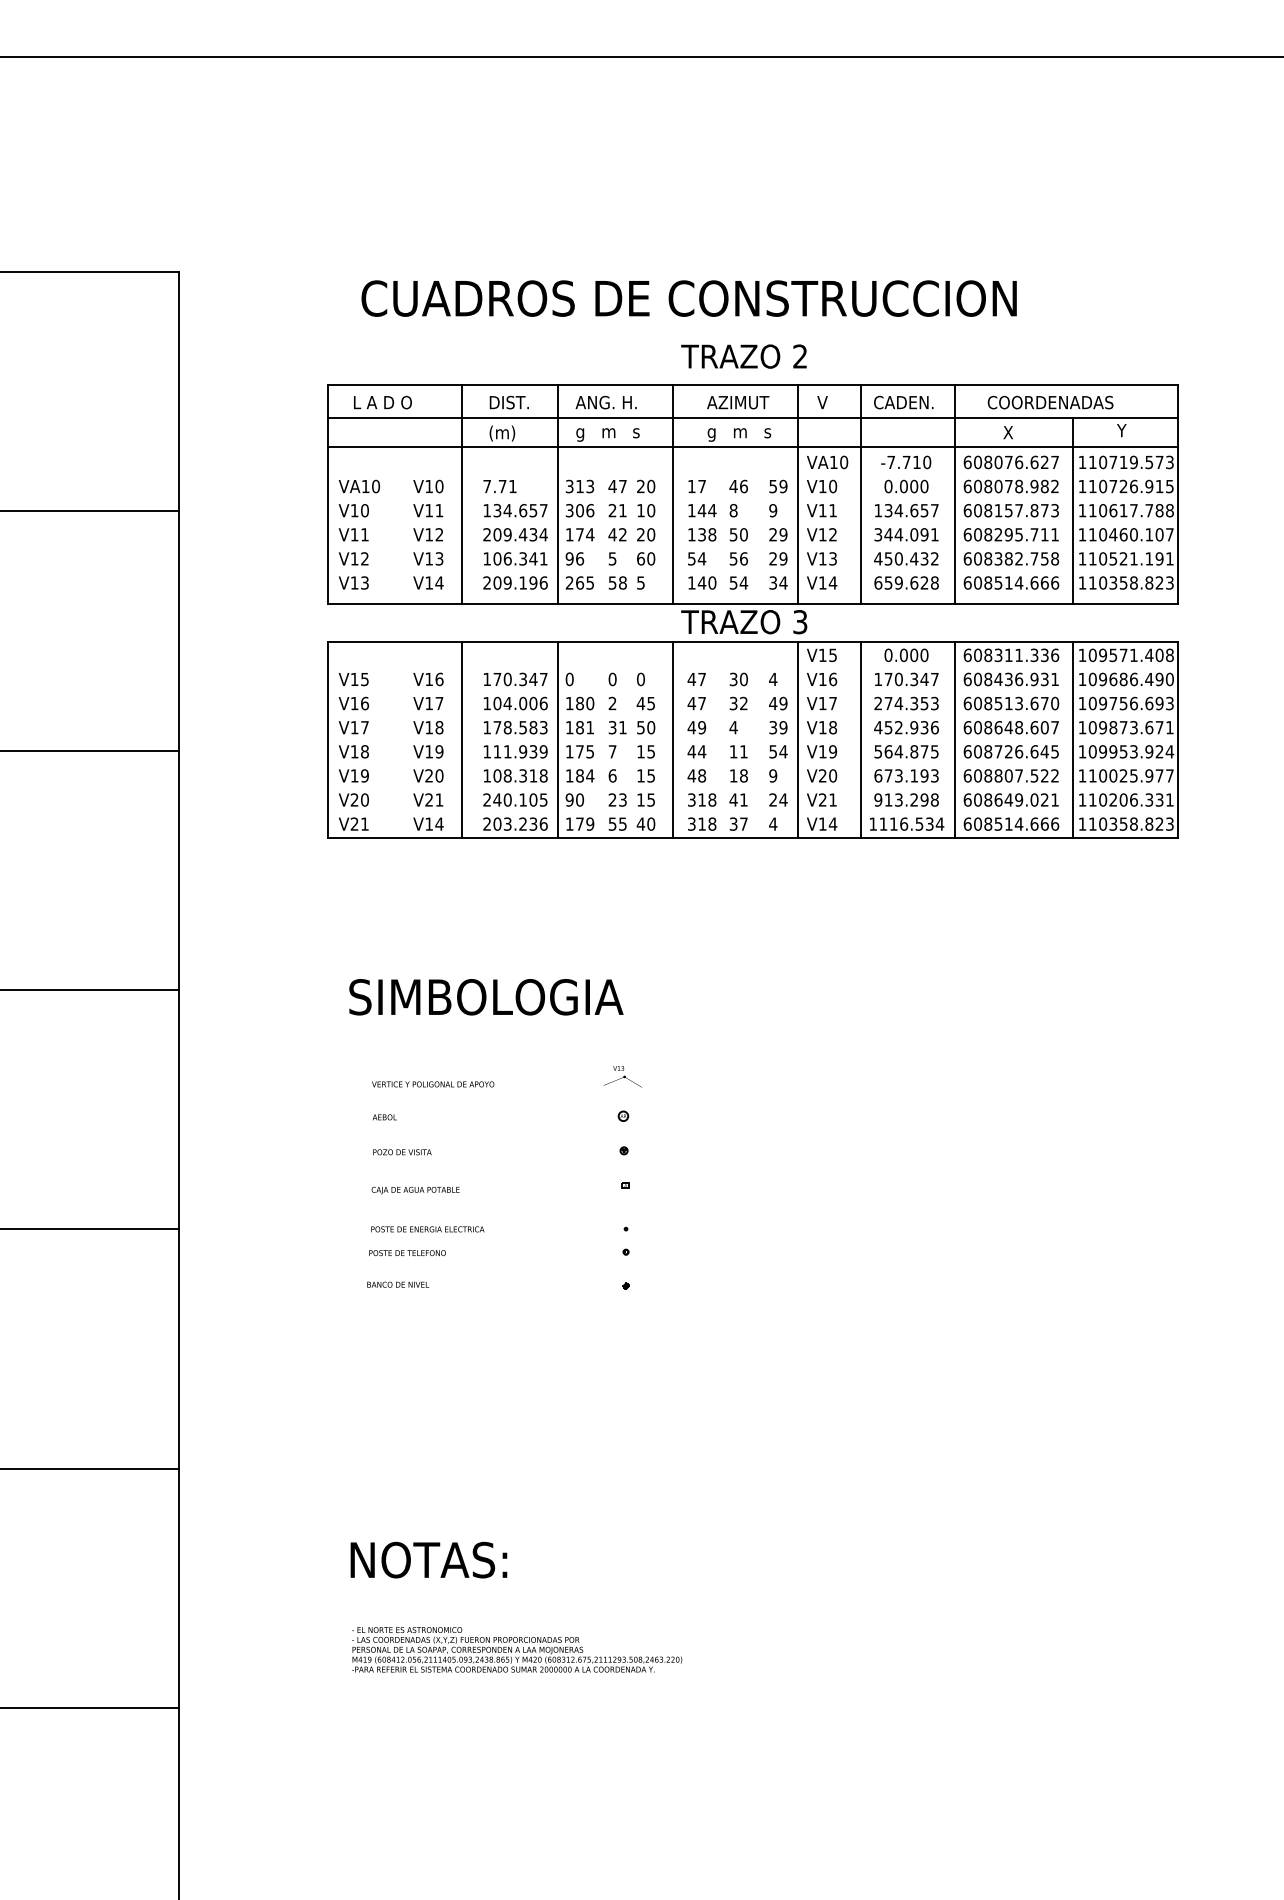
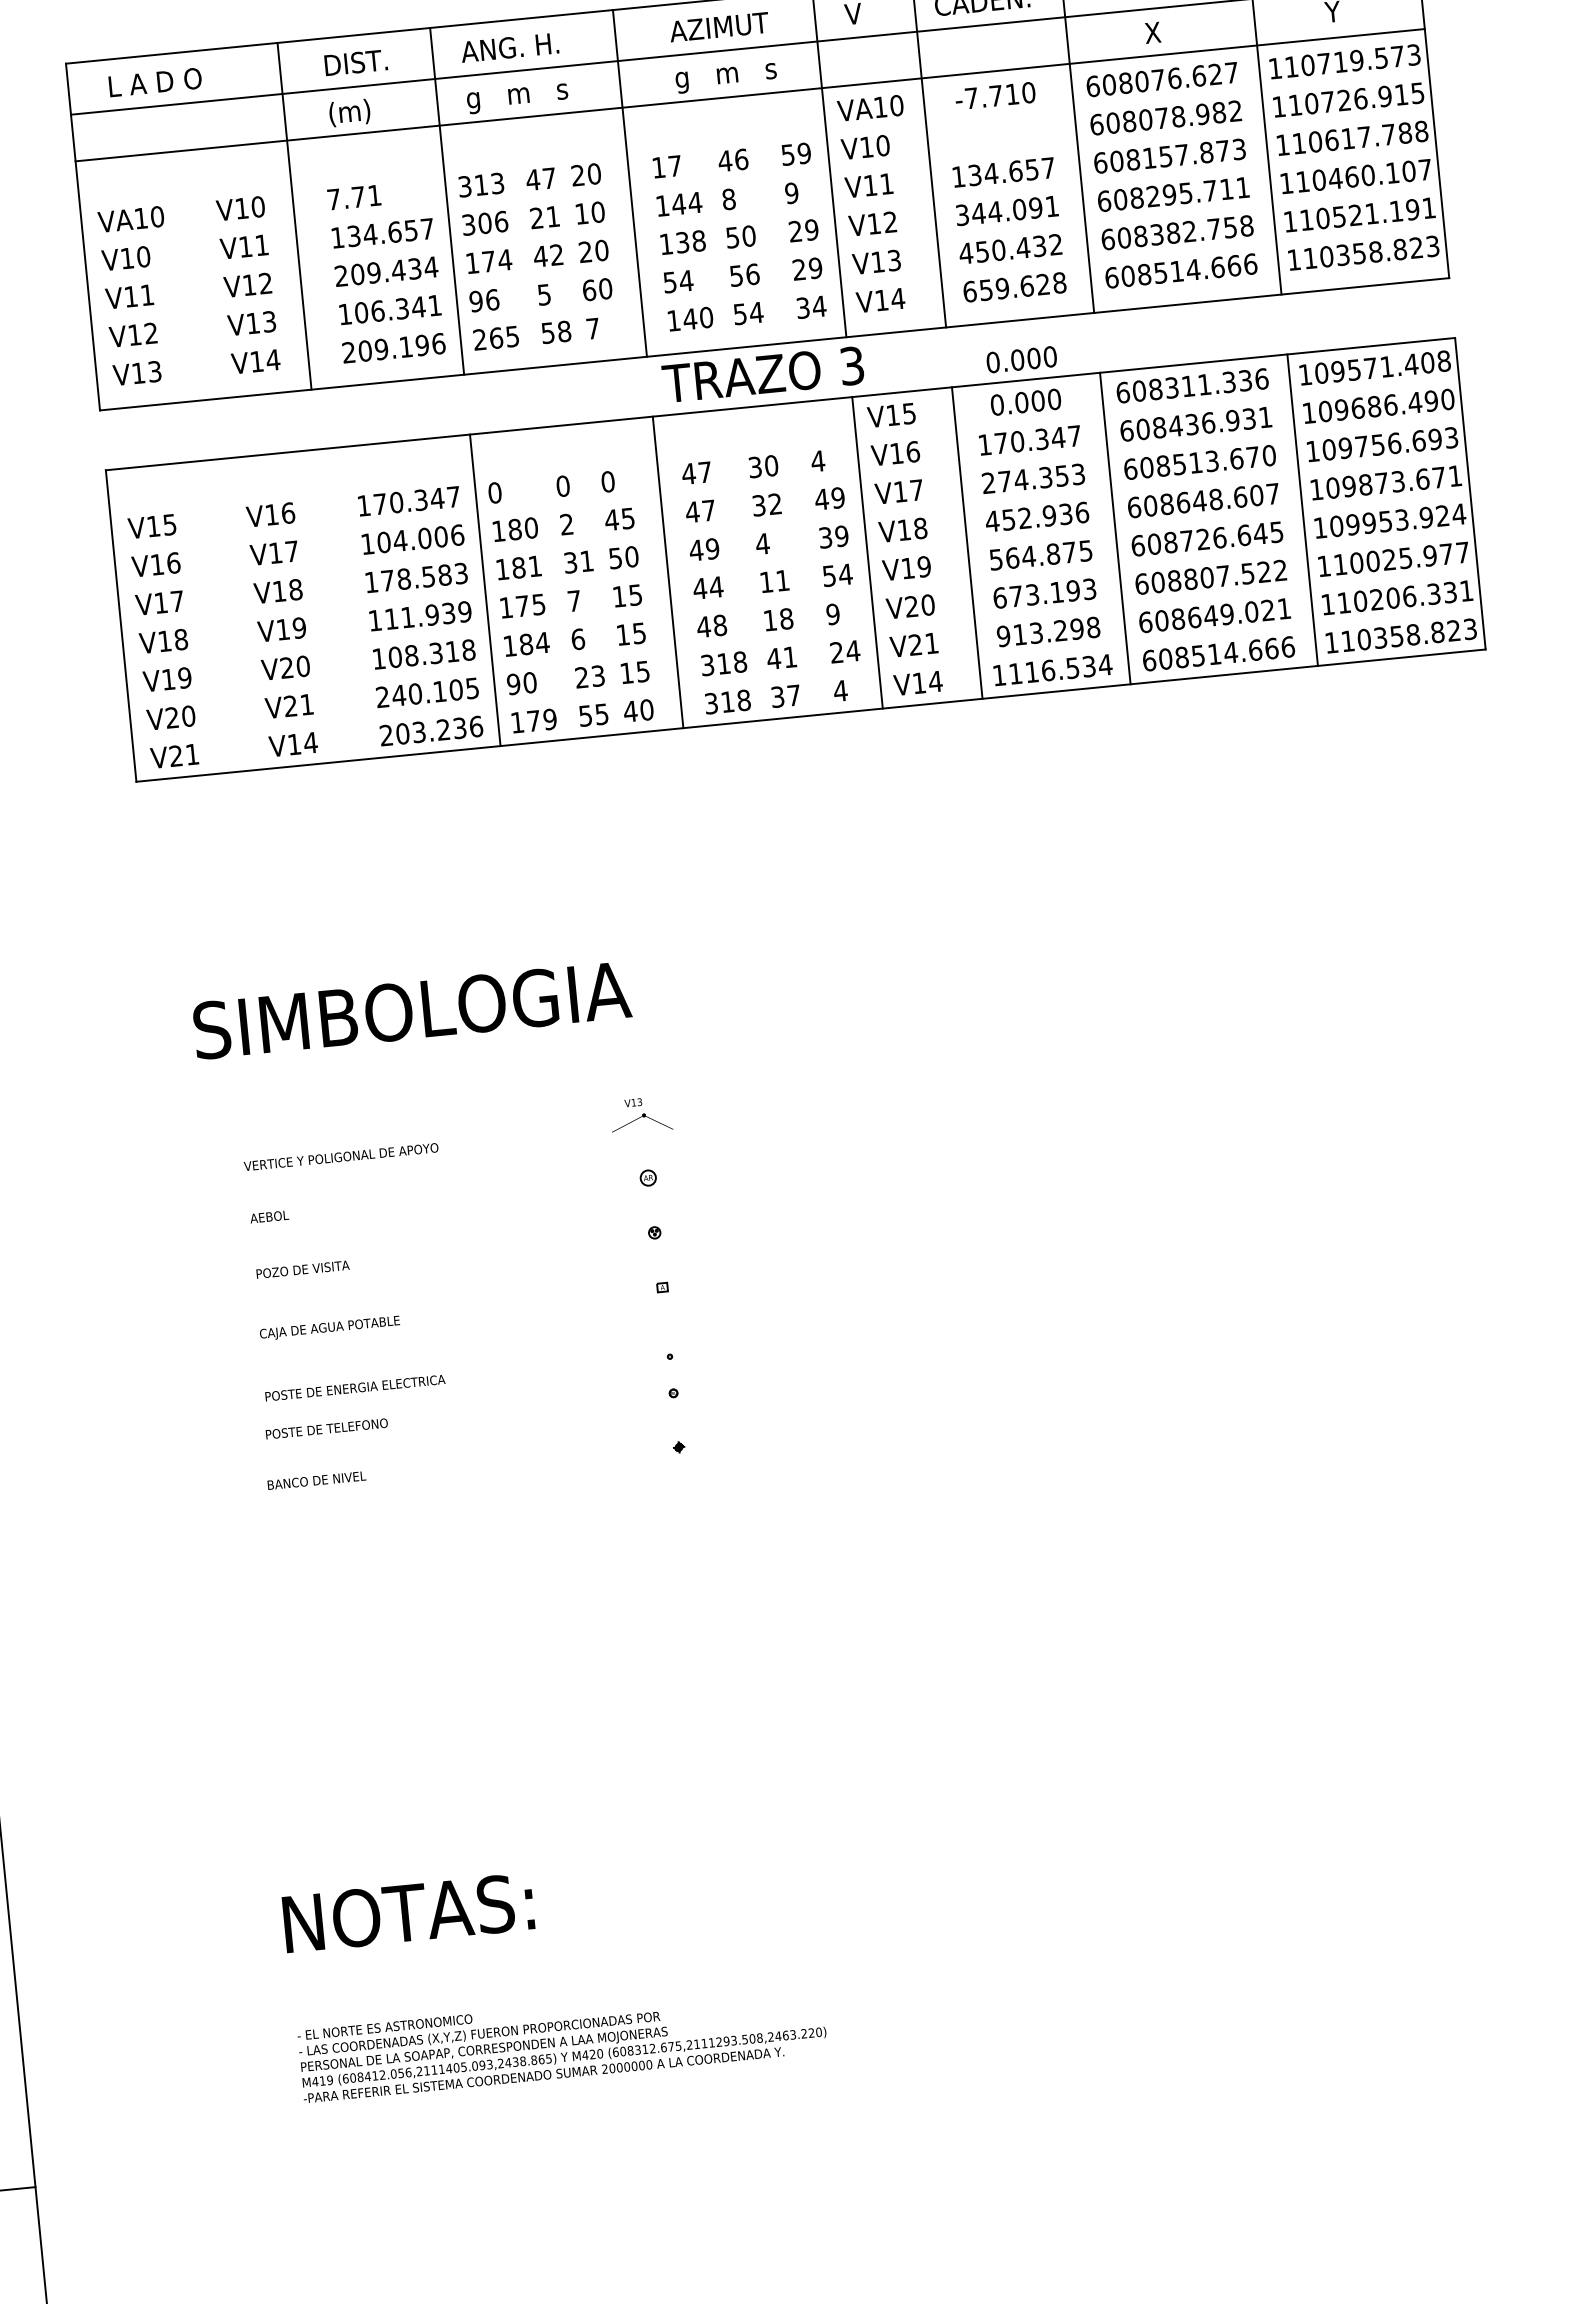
text: (906, 486) -> (1021, 359), moved
text: (640, 582) -> (592, 327), 5 -> 7
line: (461, 739) -> (332, 605), removed

